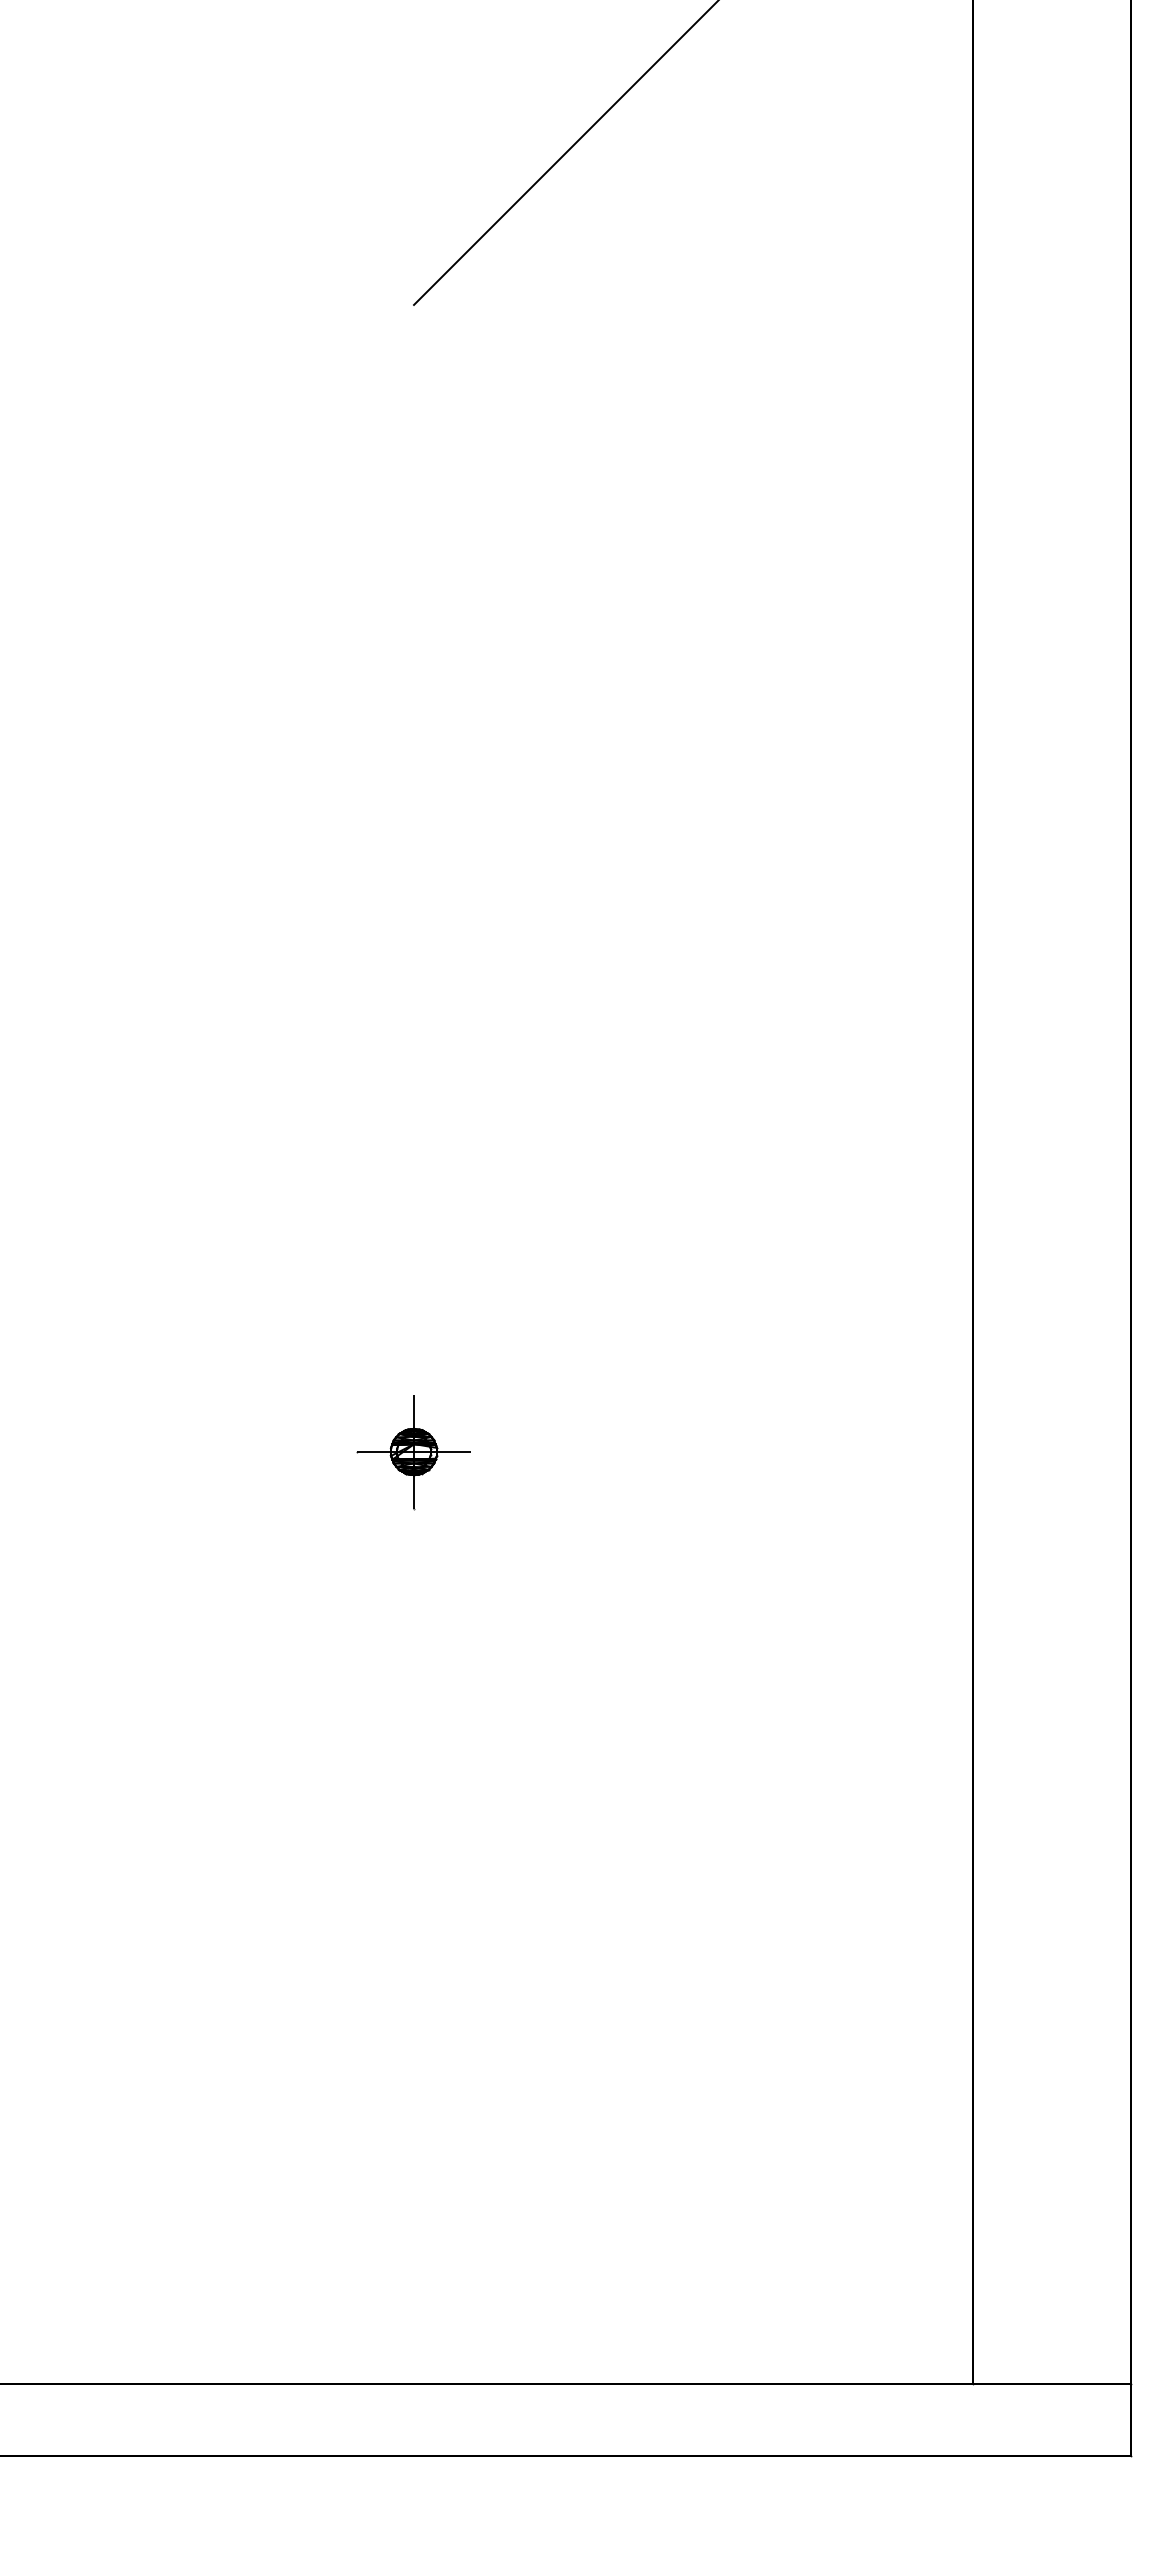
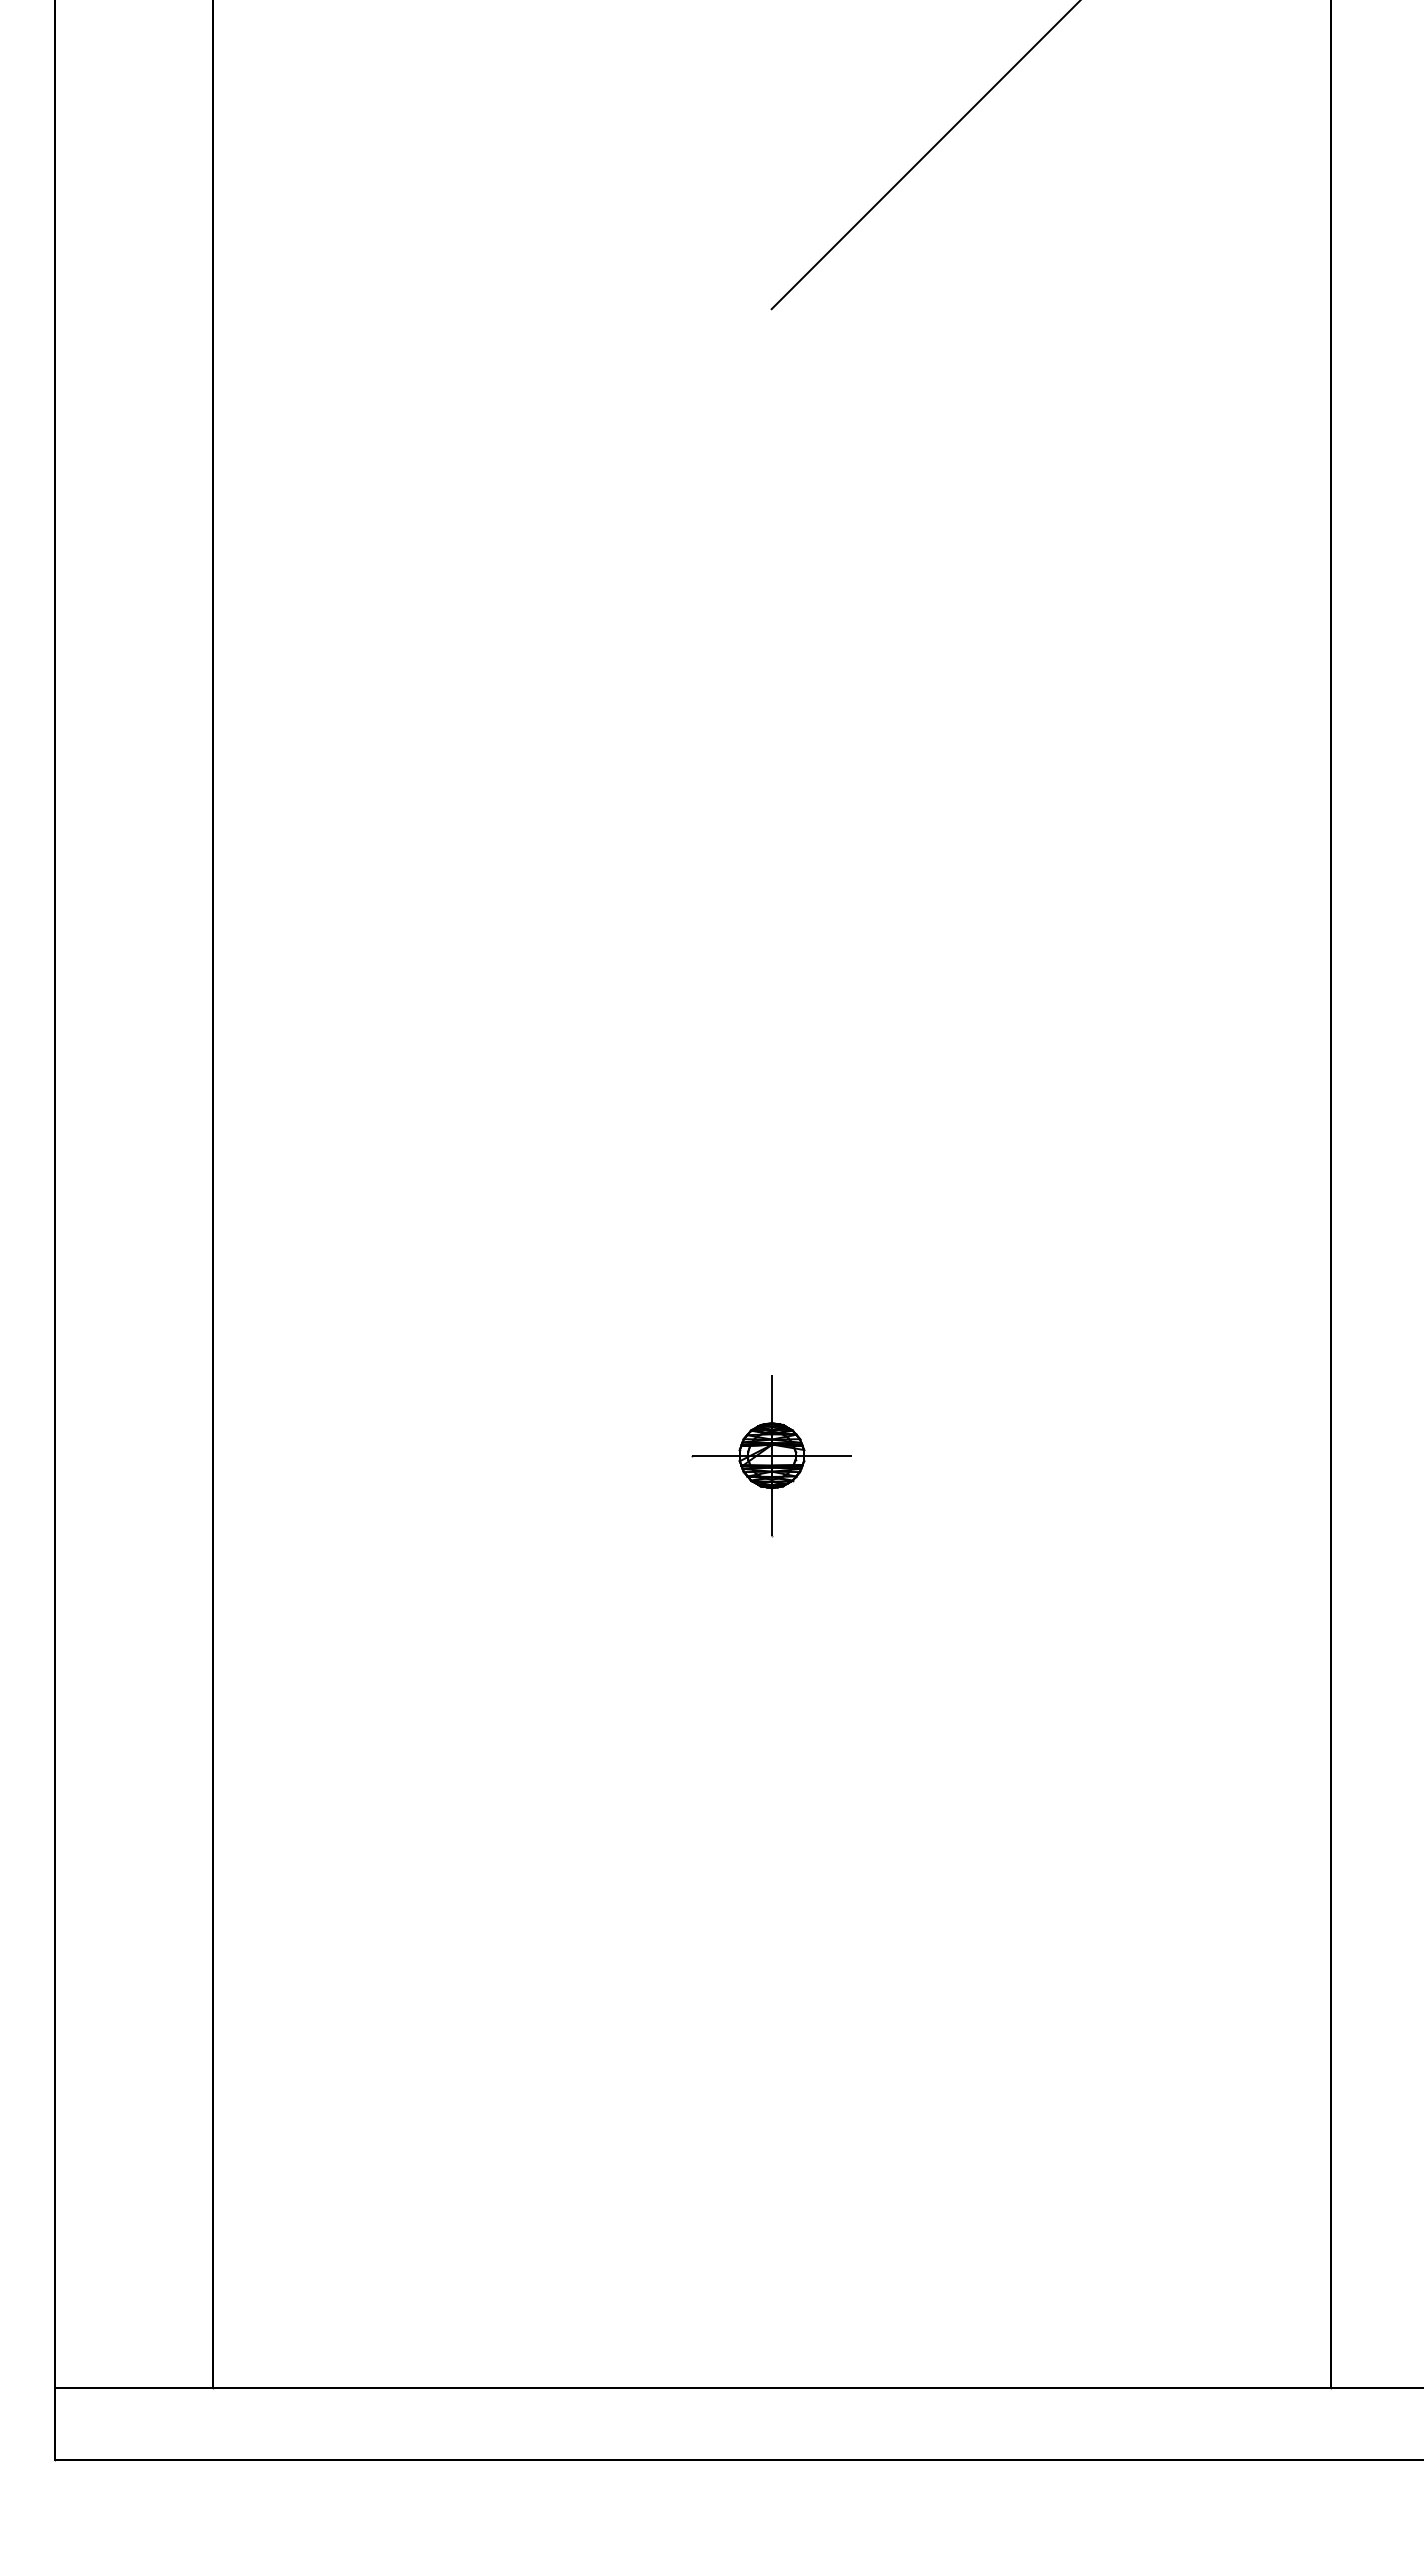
part: (412, 1453) -> (770, 1457), size x1.4

